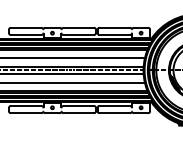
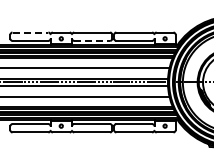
line: (26, 27) -> (30, 32), solid -> dashed
line: (79, 34) -> (92, 40), solid -> dashed

